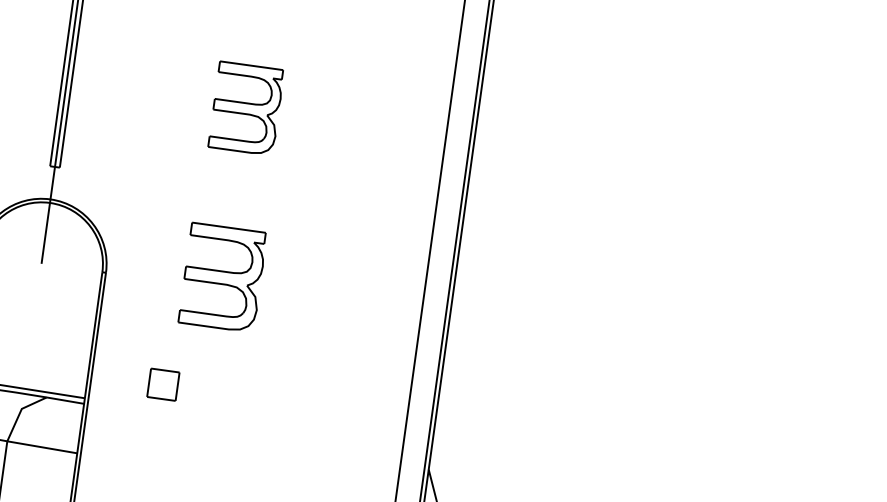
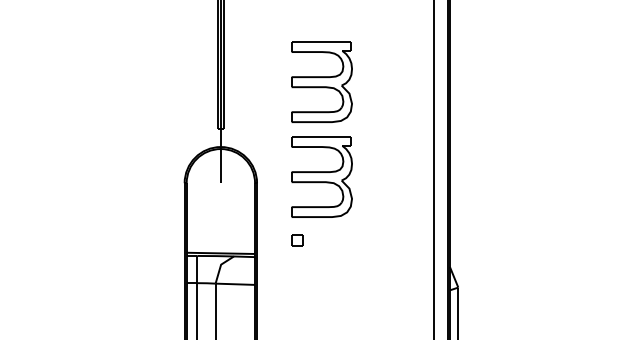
part: (245, 107) -> (321, 81), size x1.67
part: (222, 276) -> (321, 176), size x1.43
part: (163, 384) -> (297, 240), size x0.71

